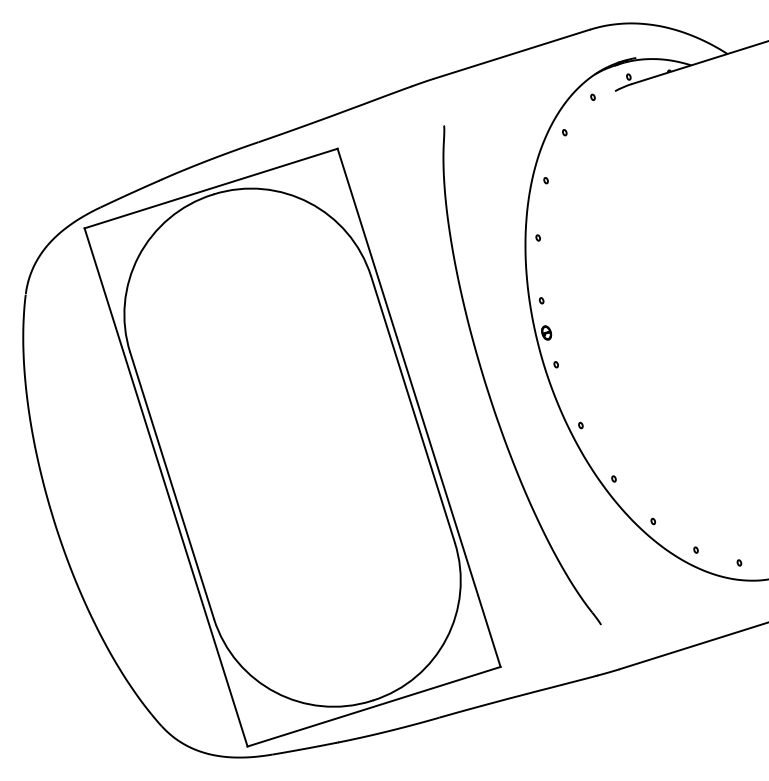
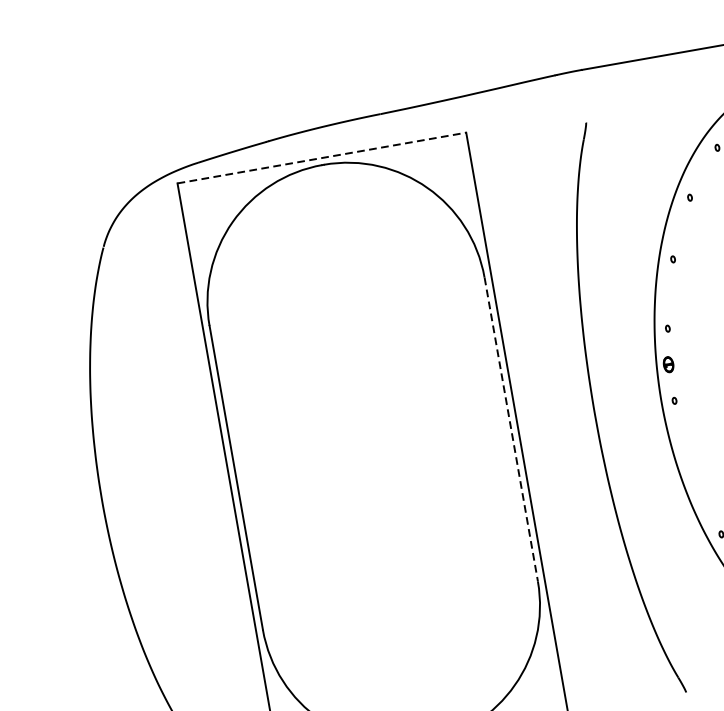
line: (211, 188) -> (322, 158), solid -> dashed
line: (413, 409) -> (511, 429), solid -> dashed
part: (580, 425) -> (692, 470), removed

